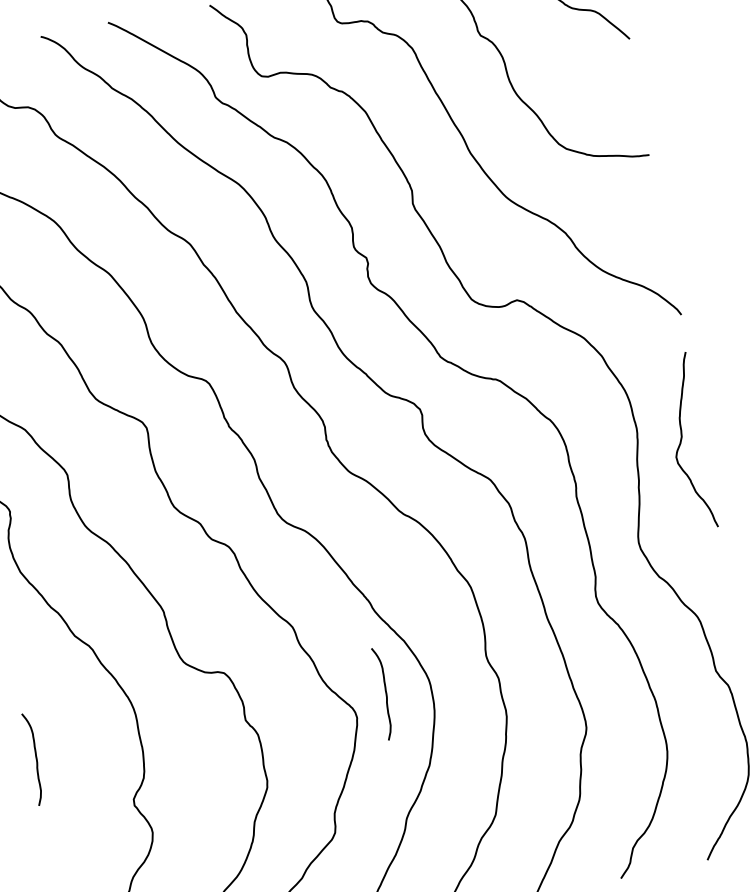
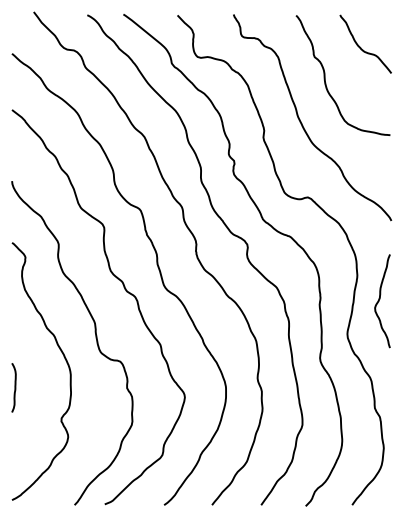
curve: (683, 439) -> (380, 299), moved
curve: (384, 692) -> (201, 387), removed

